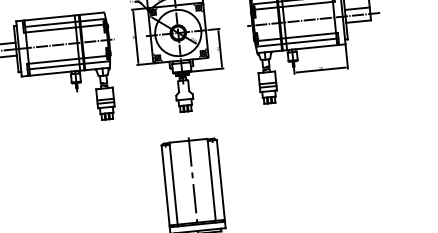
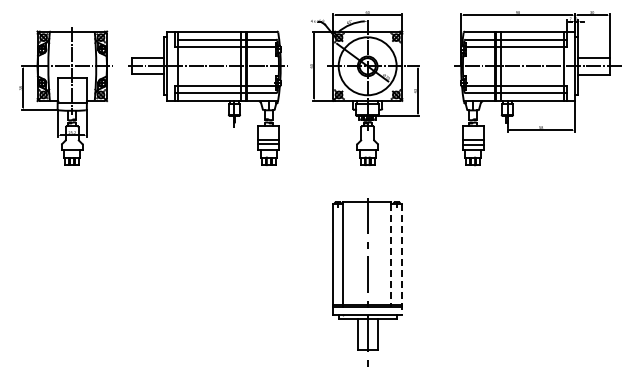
line: (212, 182) -> (391, 256), solid -> dashed
line: (221, 183) -> (402, 259), solid -> dashed

